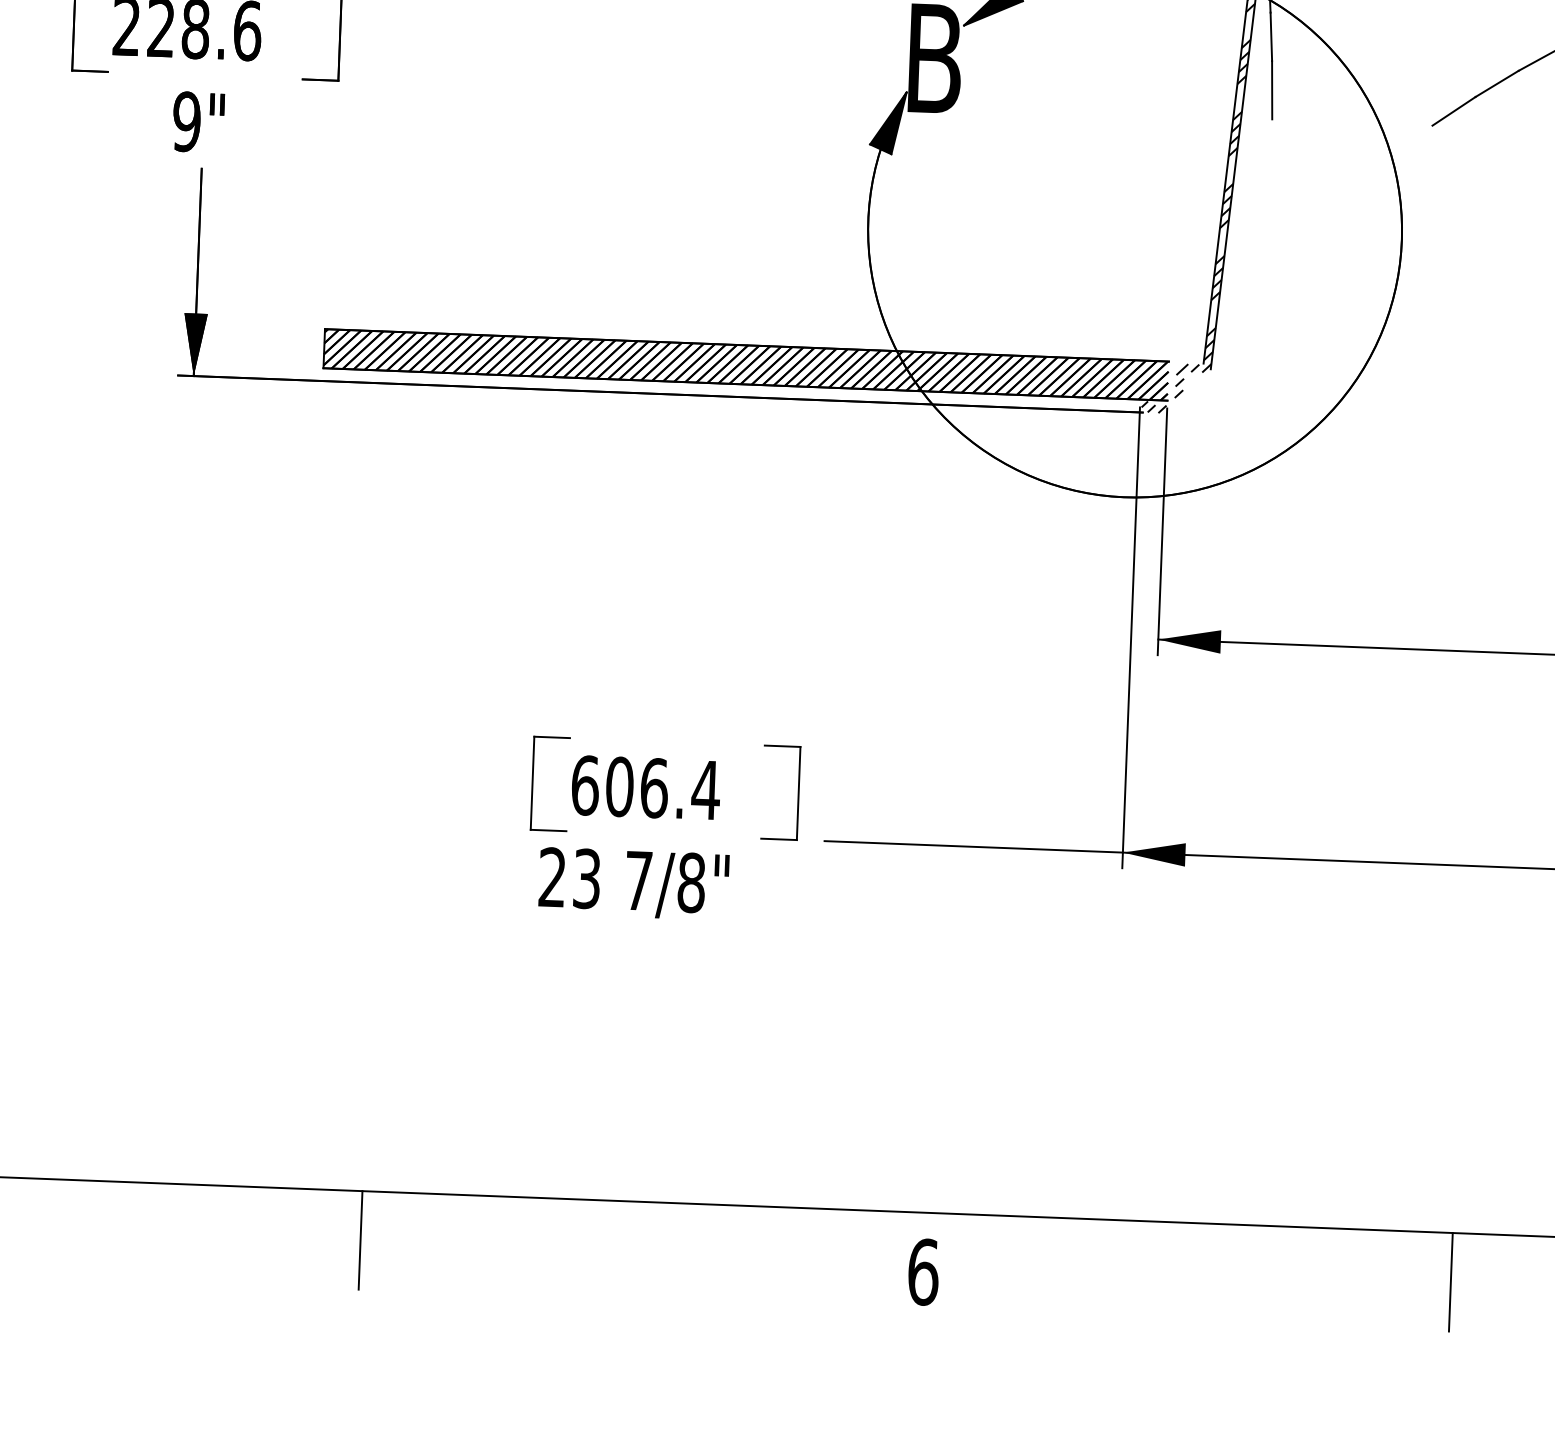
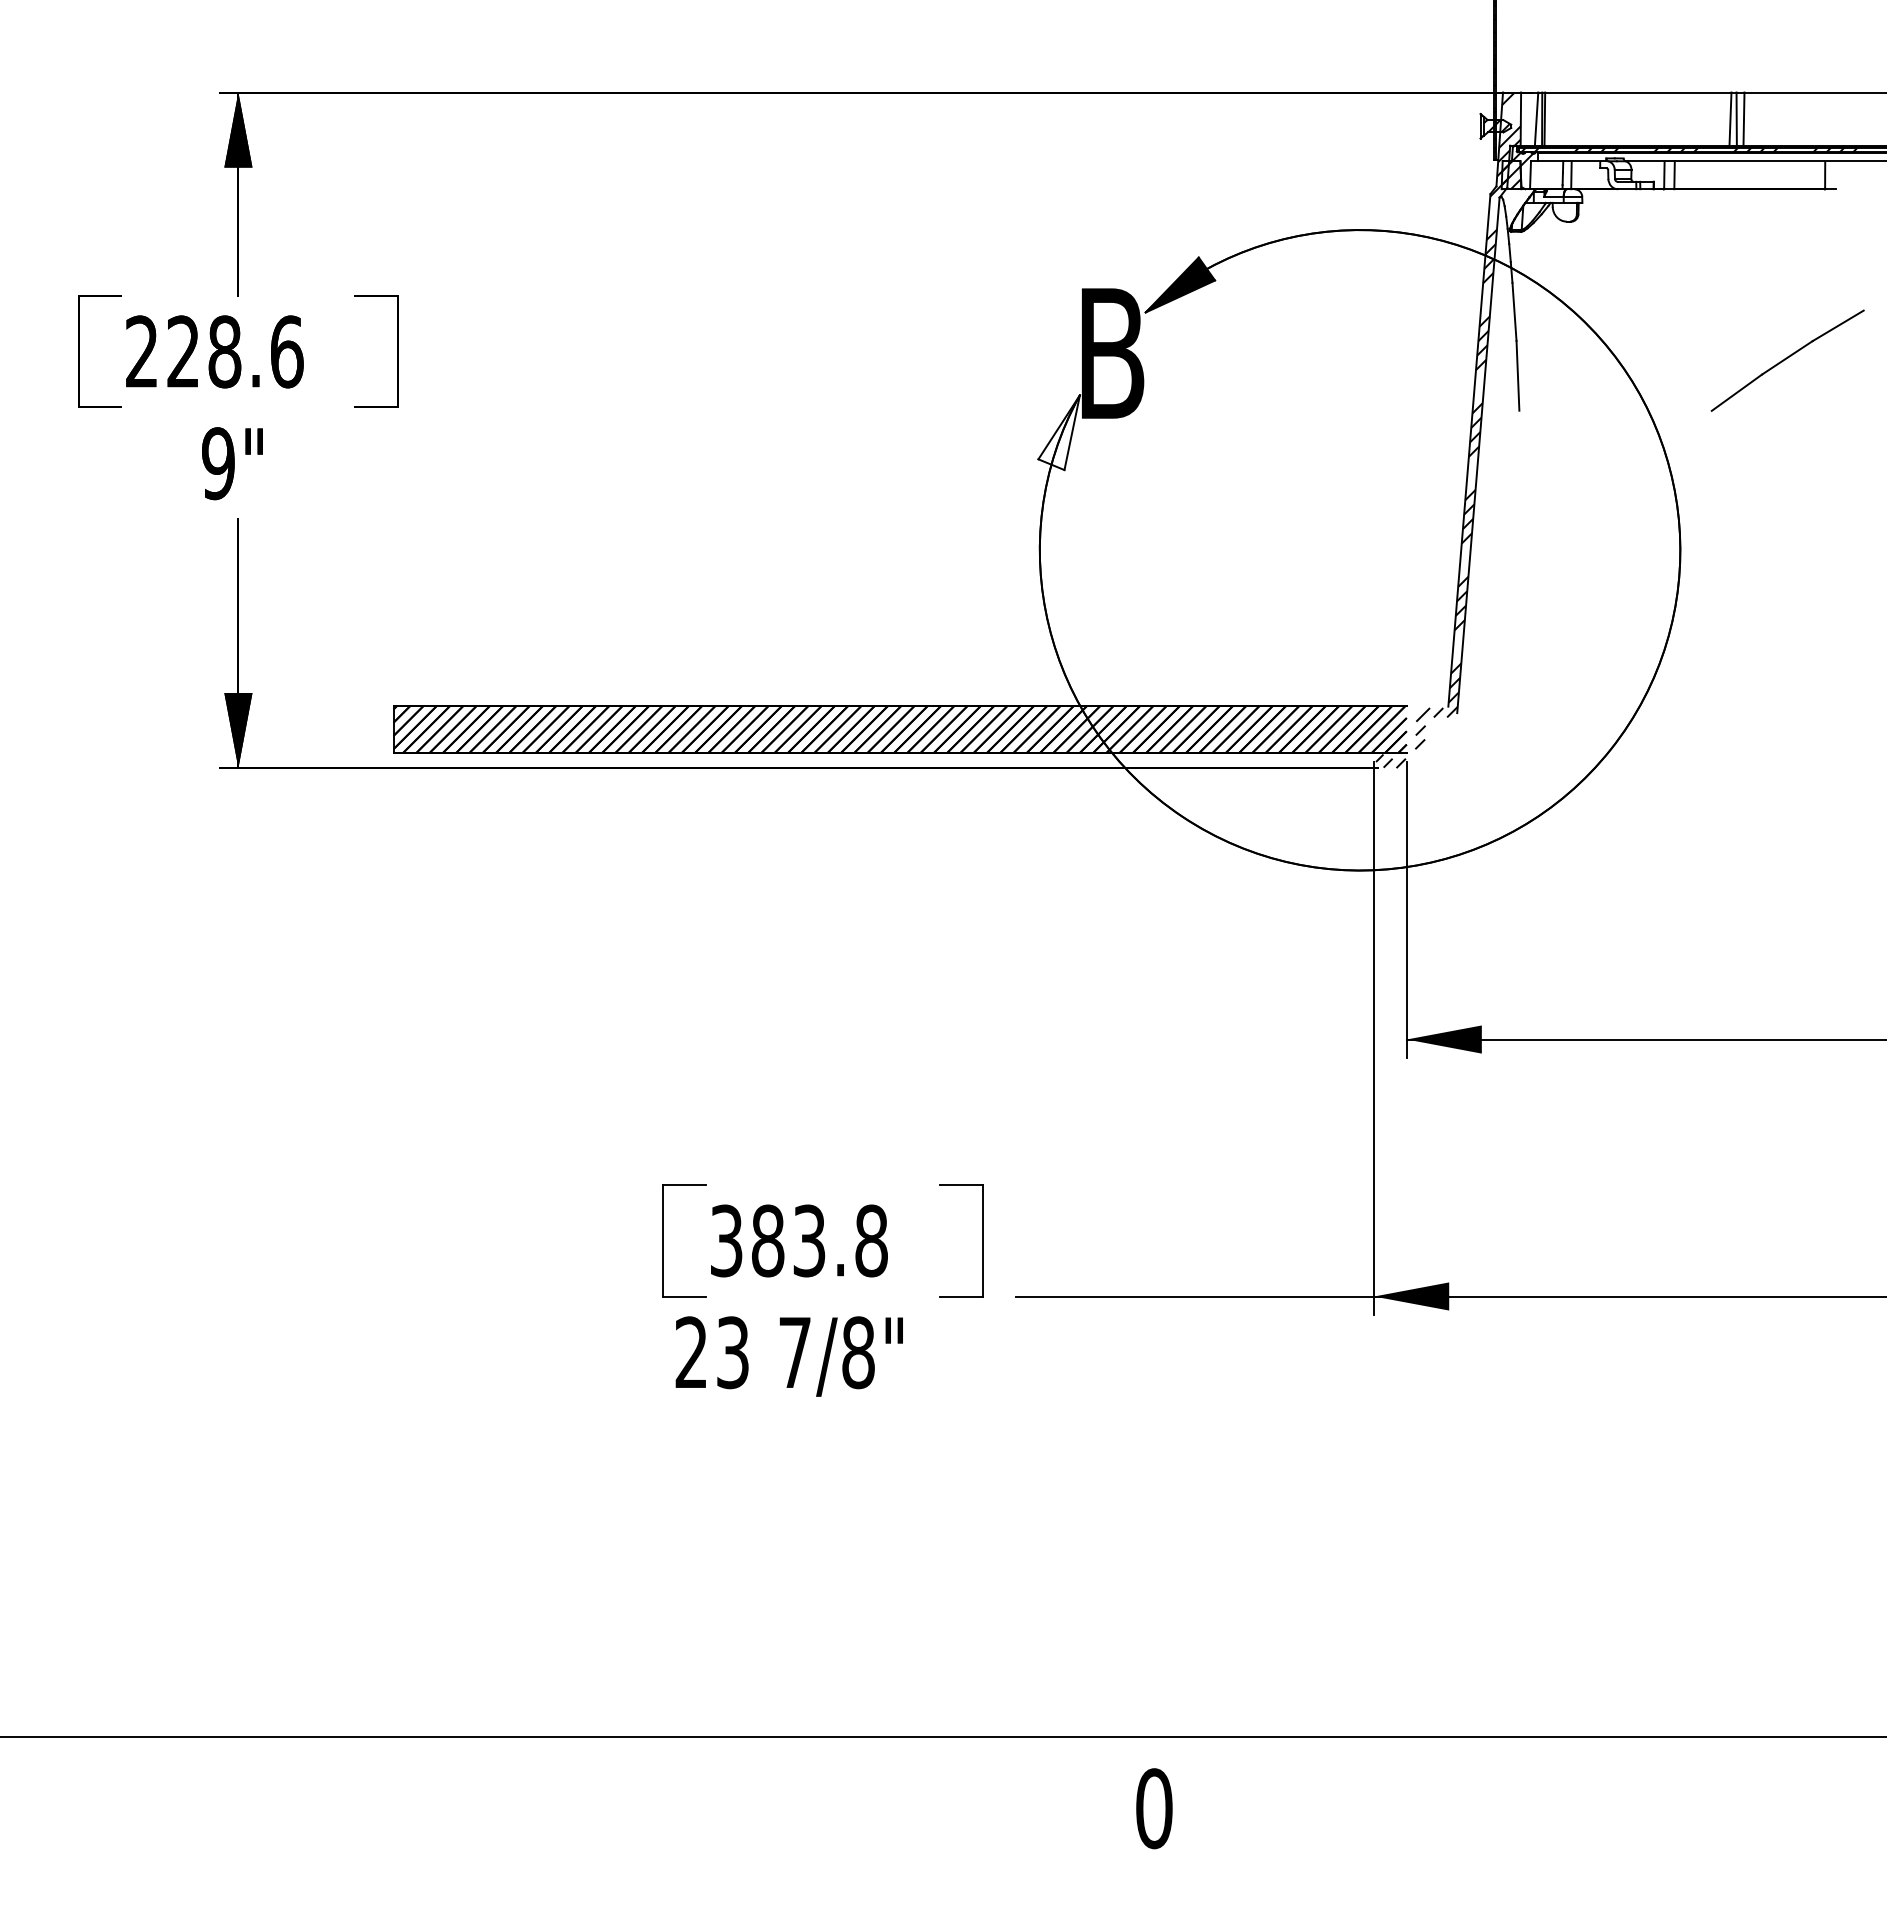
fill: (887, 122) -> (1058, 432), removed
text: (646, 787) -> (799, 1240), 606.4 -> 383.8
line: (360, 1240) -> (478, 1796), removed
text: (923, 1272) -> (1154, 1808), 6 -> 0
line: (1451, 1282) -> (1787, 1796), removed

